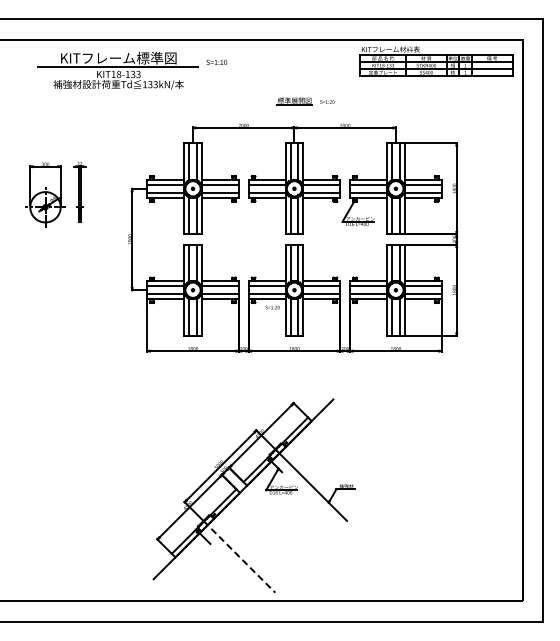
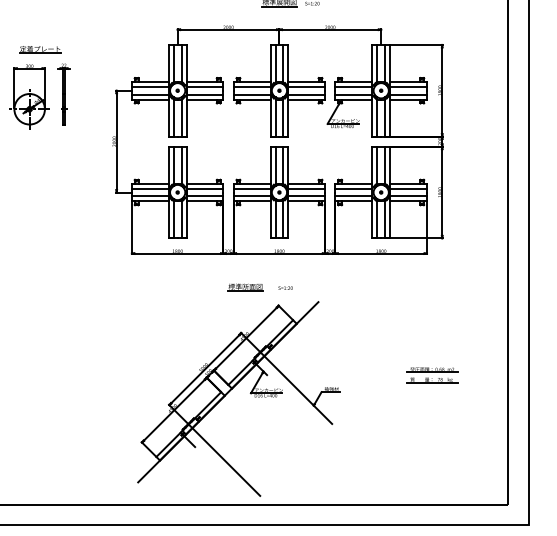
part: (56, 147) -> (40, 49), added
text: (272, 307) -> (285, 288), moved
part: (260, 384) -> (245, 287), added
part: (446, 472) -> (431, 375), added
line: (239, 556) -> (224, 459), dashed -> solid

